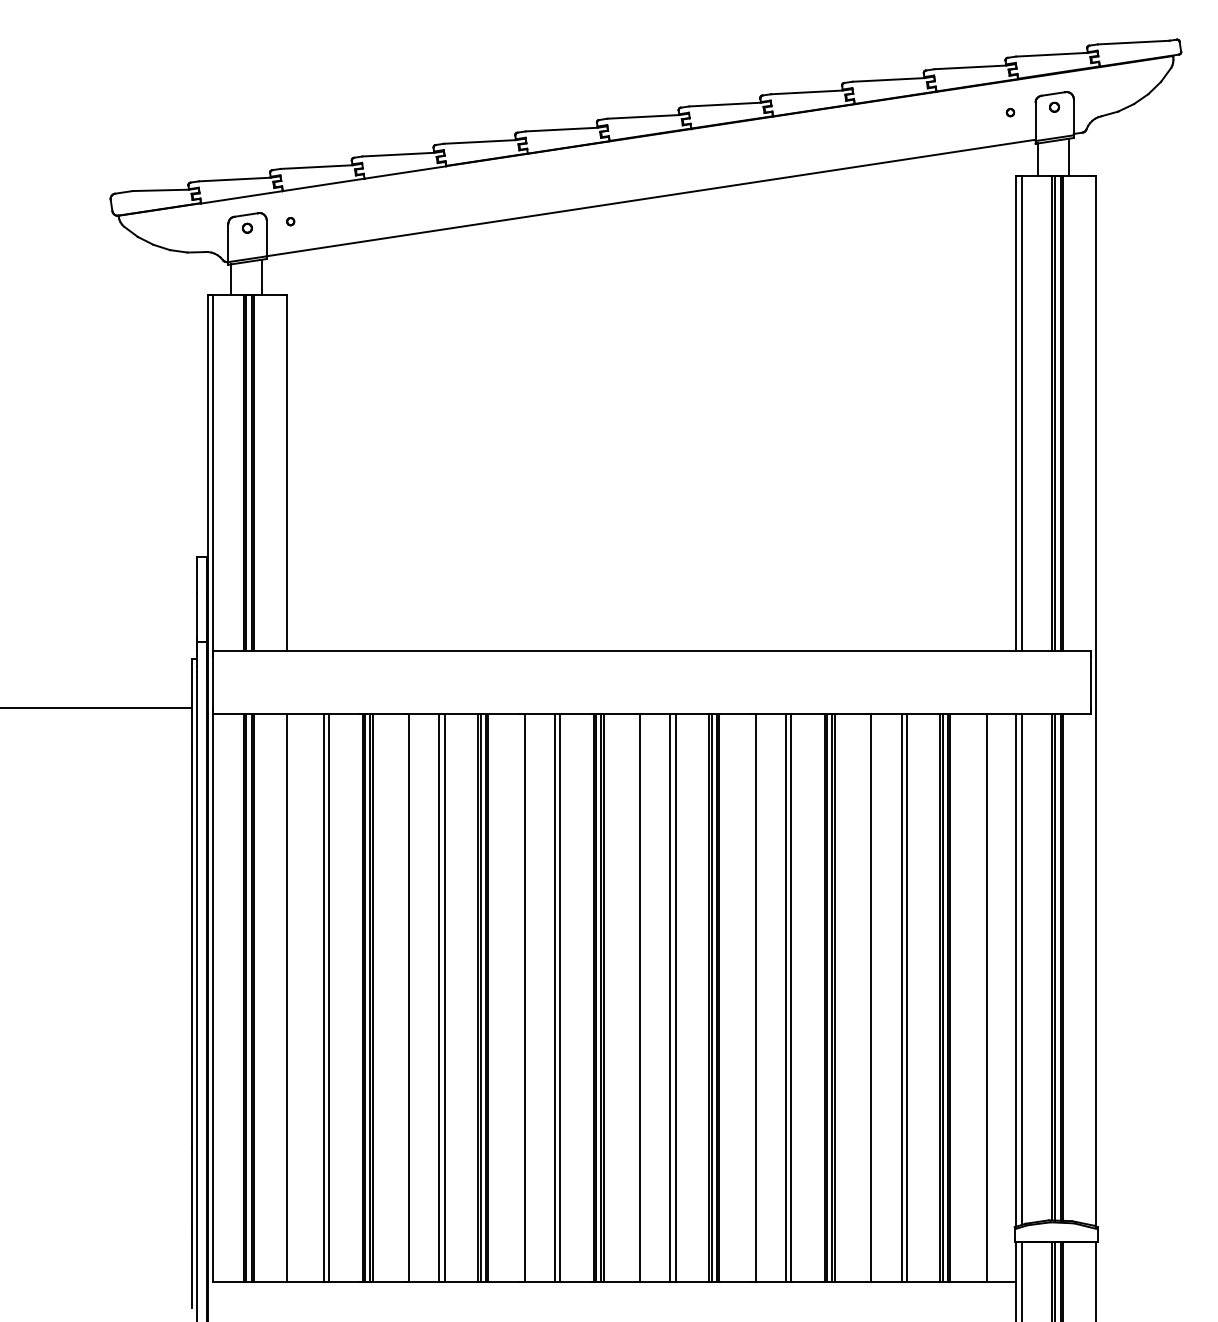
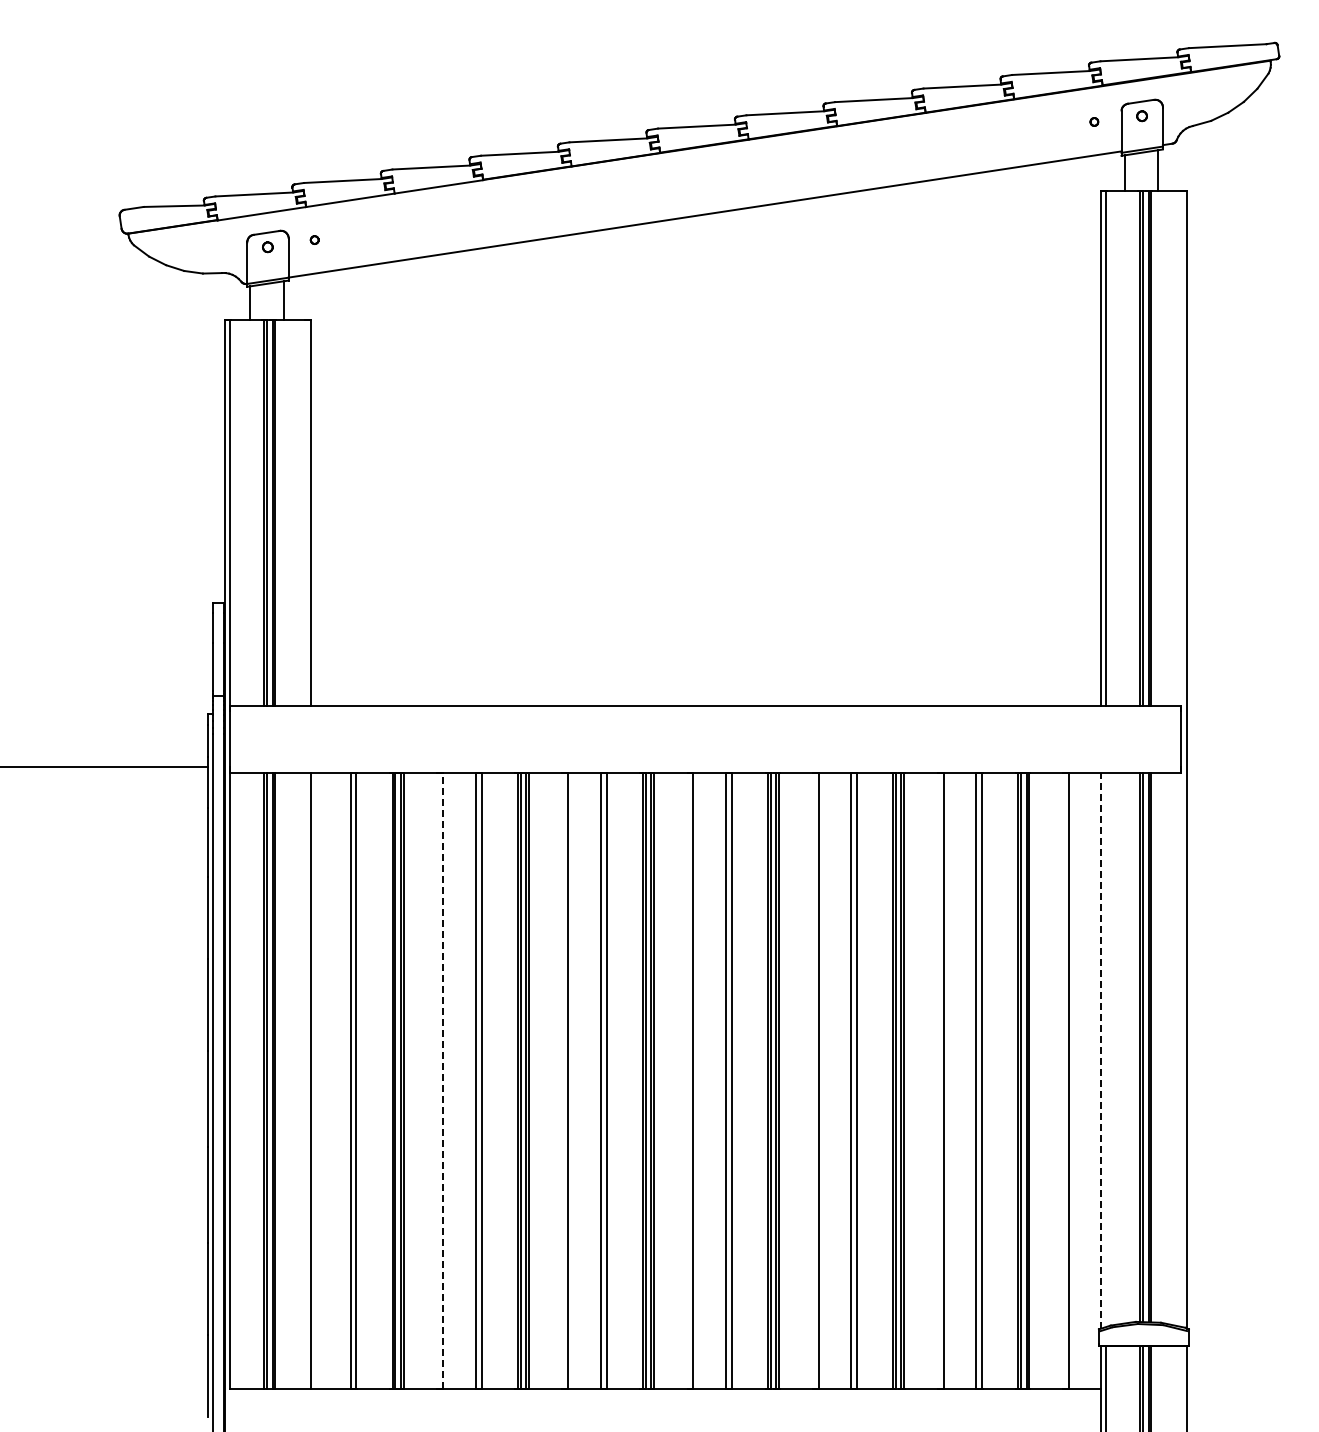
line: (1021, 968) -> (1106, 1049), removed
line: (1016, 969) -> (1100, 1050), solid -> dashed
line: (409, 997) -> (443, 1080), solid -> dashed

